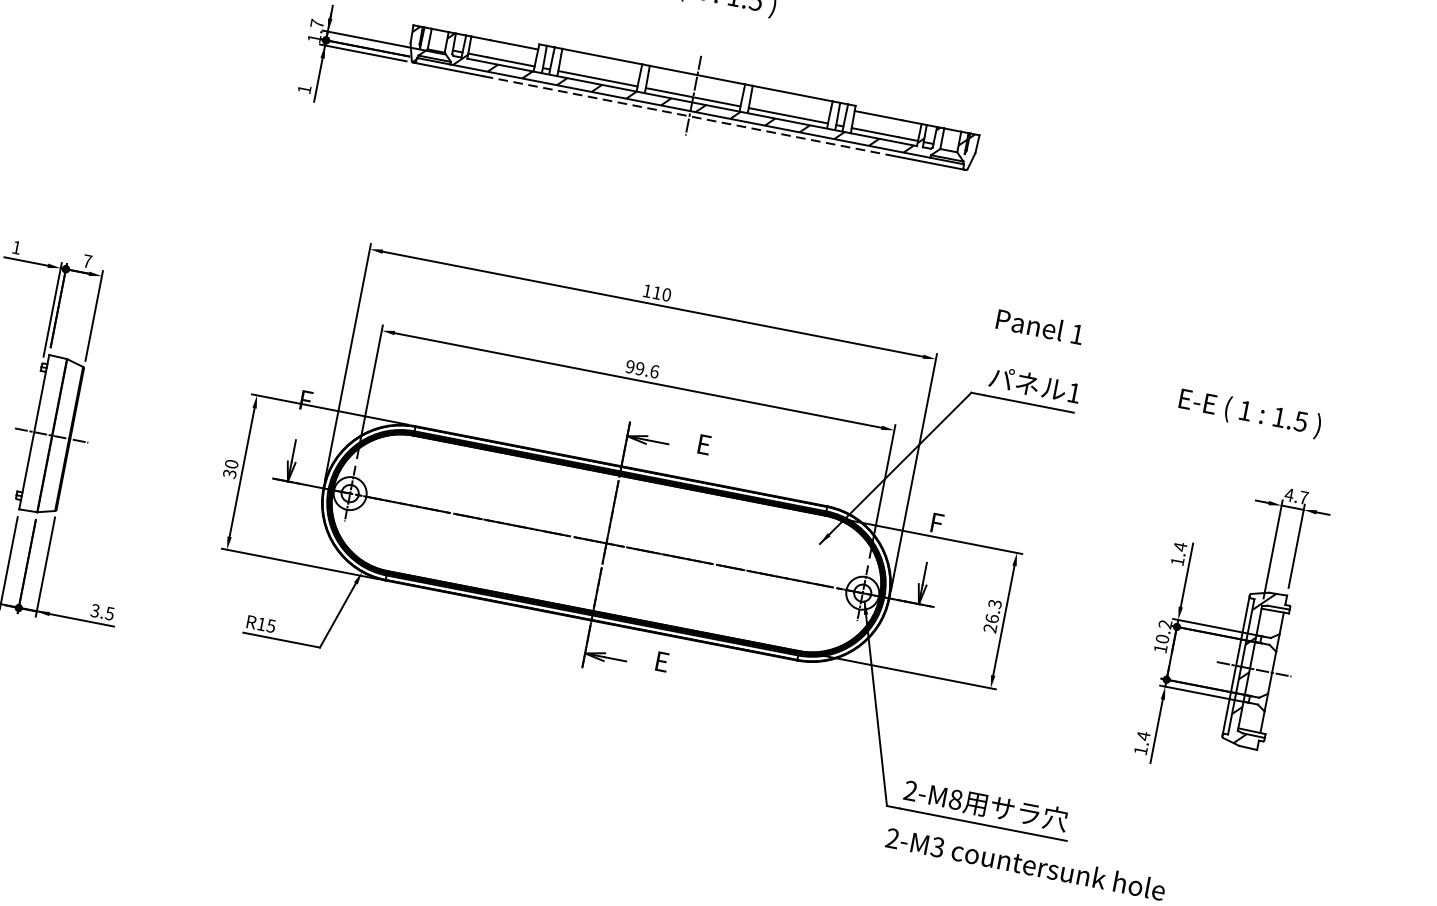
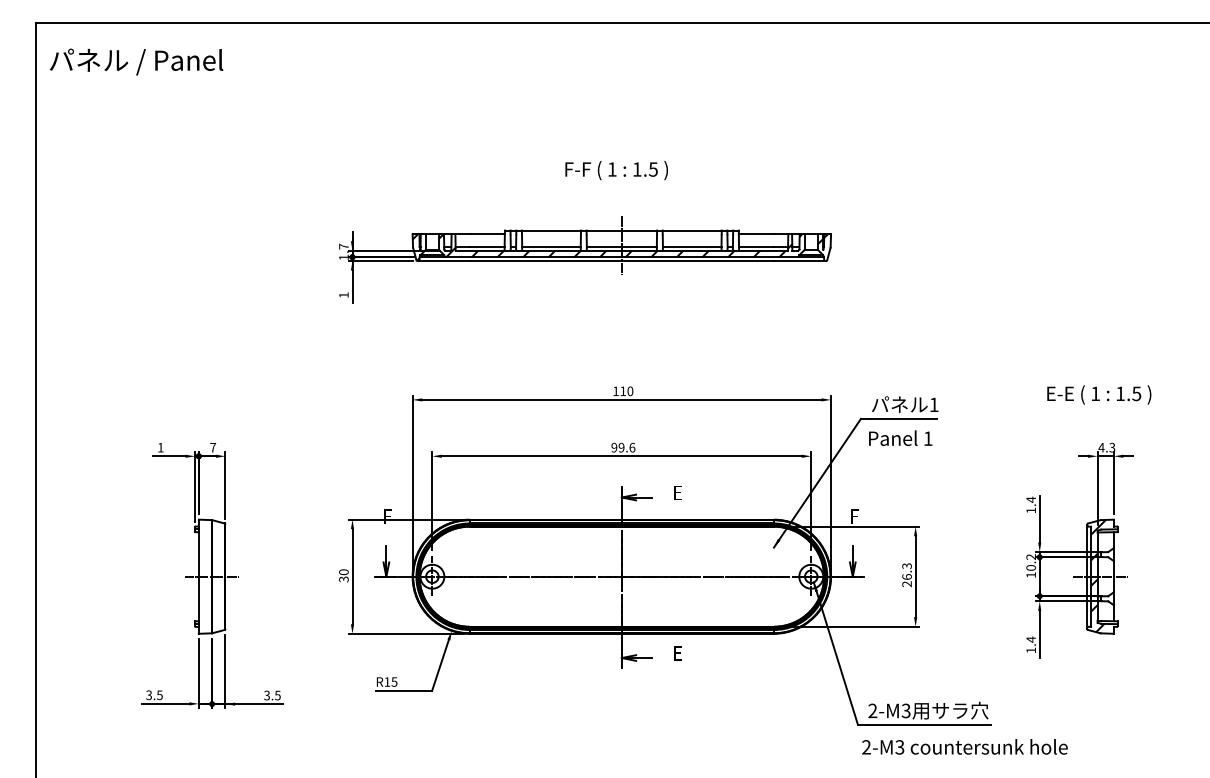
line: (690, 117) -> (622, 261), dashed -> solid
text: (1040, 325) -> (900, 437), moved
text: (1250, 412) -> (1099, 394), moved
text: (1304, 497) -> (1112, 447), 4.7 -> 4.3
text: (955, 798) -> (905, 710), 2-M8 -> 2-M3

